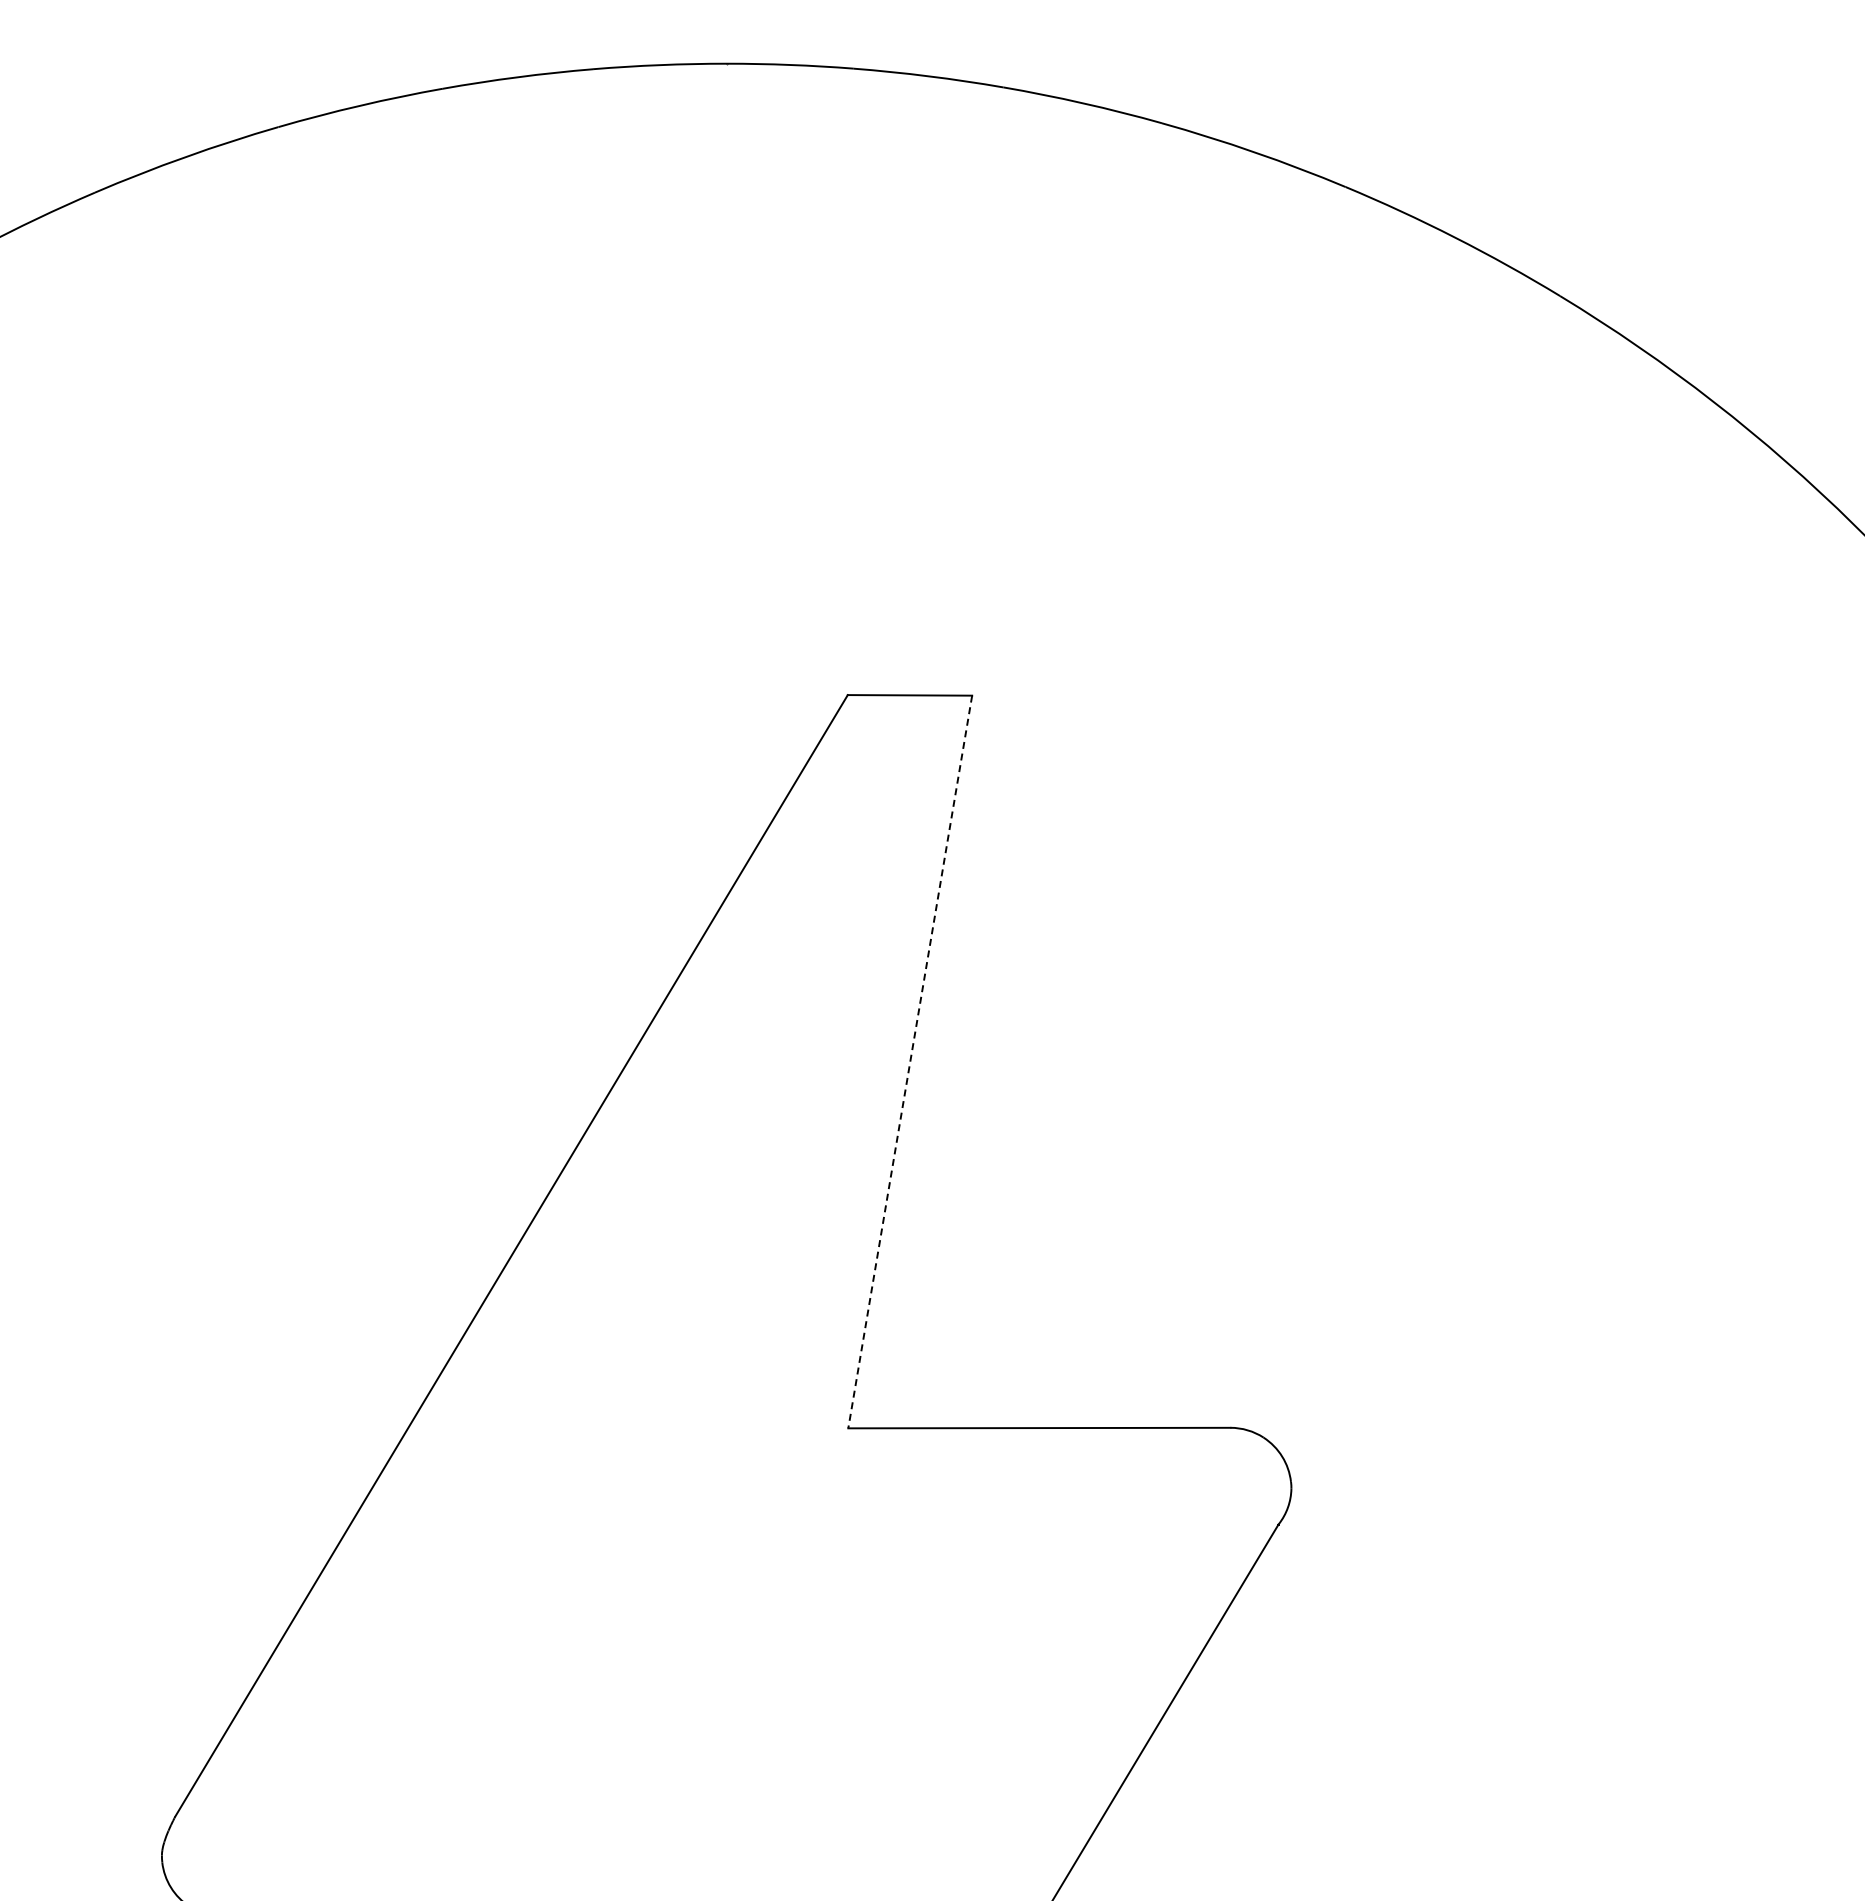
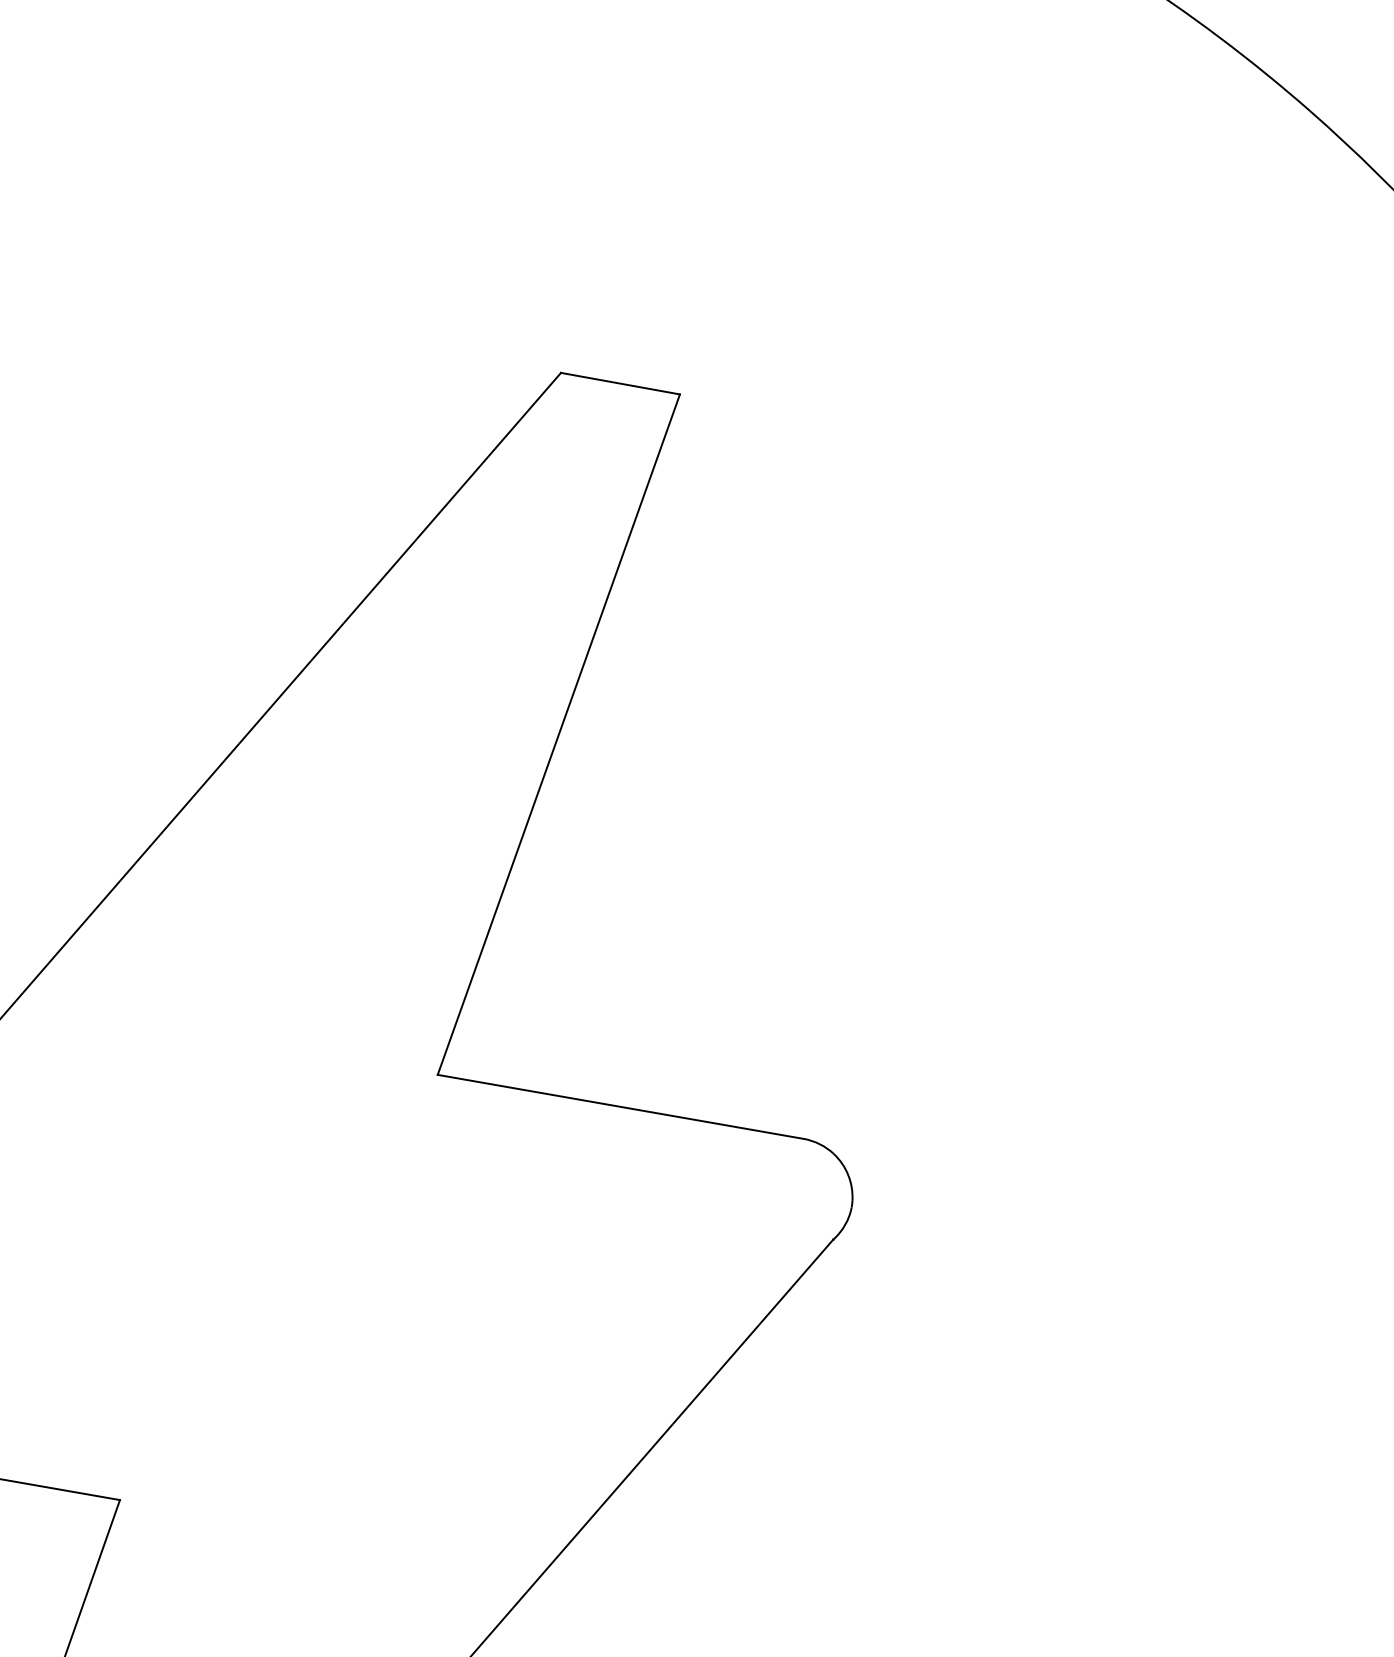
line: (910, 1062) -> (559, 735), dashed -> solid

